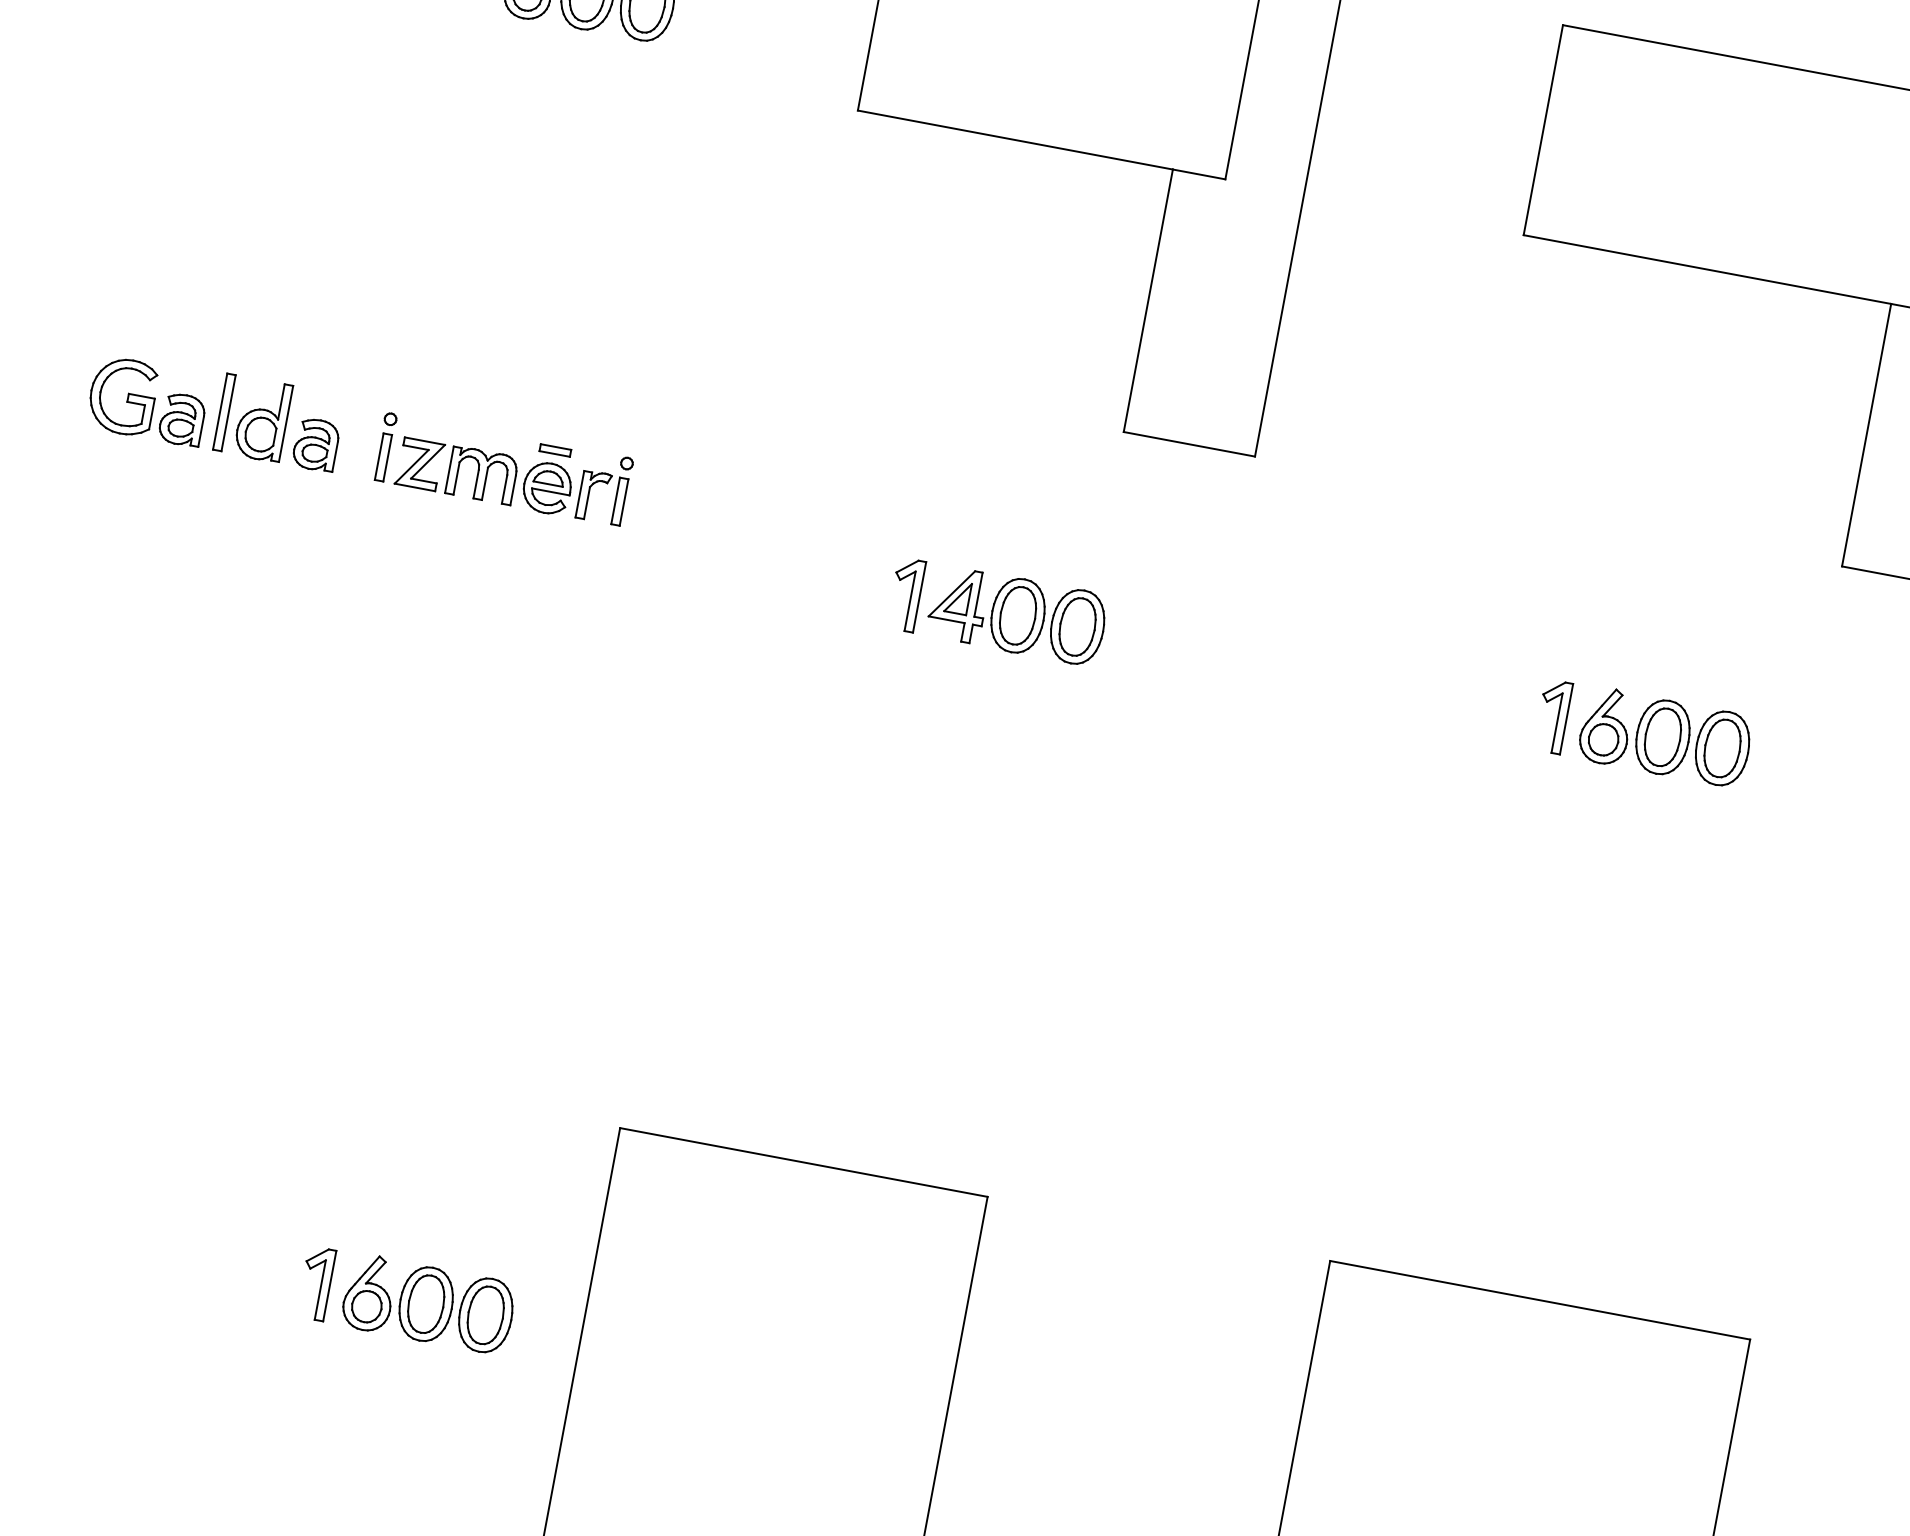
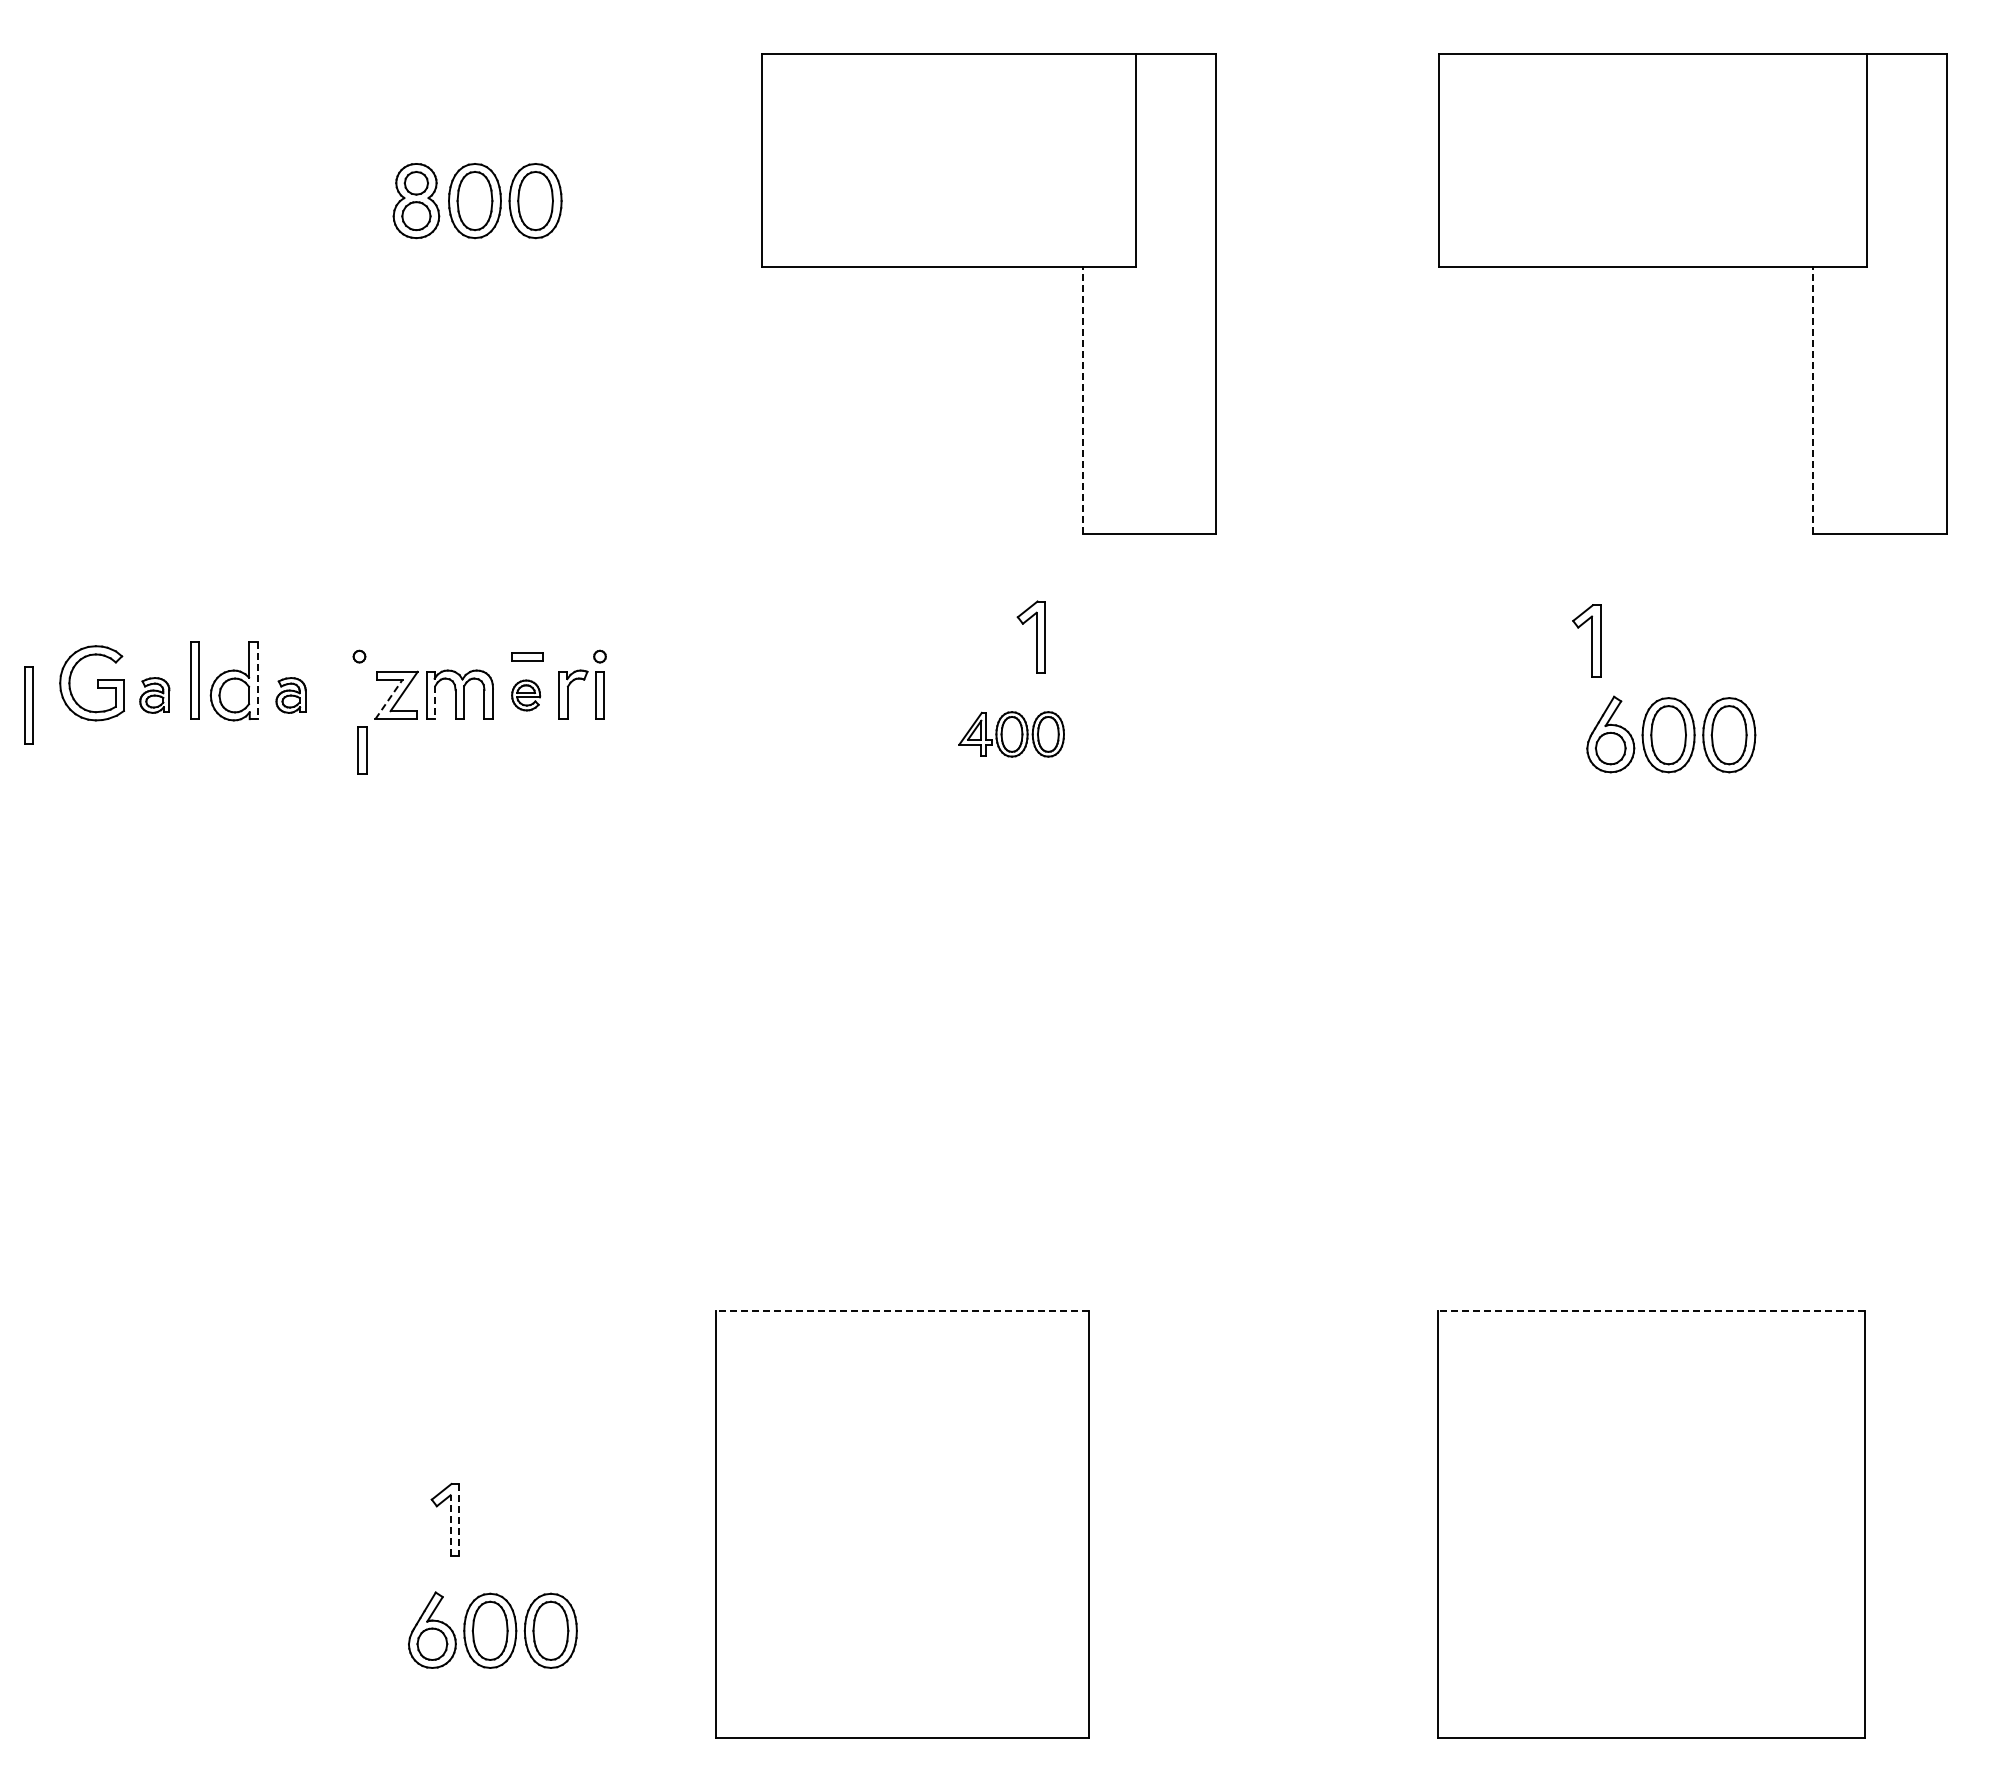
line: (1148, 300) -> (1082, 400), solid -> dashed
part: (56, 406) -> (28, 705), added
part: (181, 419) -> (154, 695), size x0.7
line: (285, 423) -> (257, 680), solid -> dashed
line: (1866, 434) -> (1813, 400), solid -> dashed
part: (315, 444) -> (290, 695), size x0.7
part: (383, 457) -> (362, 750), moved
line: (411, 466) -> (388, 699), solid -> dashed
line: (456, 479) -> (435, 703), solid -> dashed
part: (546, 488) -> (525, 695), size x0.6
part: (905, 593) -> (1030, 636), moved
part: (1017, 615) -> (1011, 734), size x0.6
part: (1552, 716) -> (1586, 640), moved
line: (803, 1162) -> (902, 1311), solid -> dashed
line: (330, 1285) -> (459, 1519), solid -> dashed
line: (320, 1290) -> (450, 1525), solid -> dashed
line: (1540, 1300) -> (1651, 1311), solid -> dashed
part: (428, 1303) -> (492, 1629), moved

